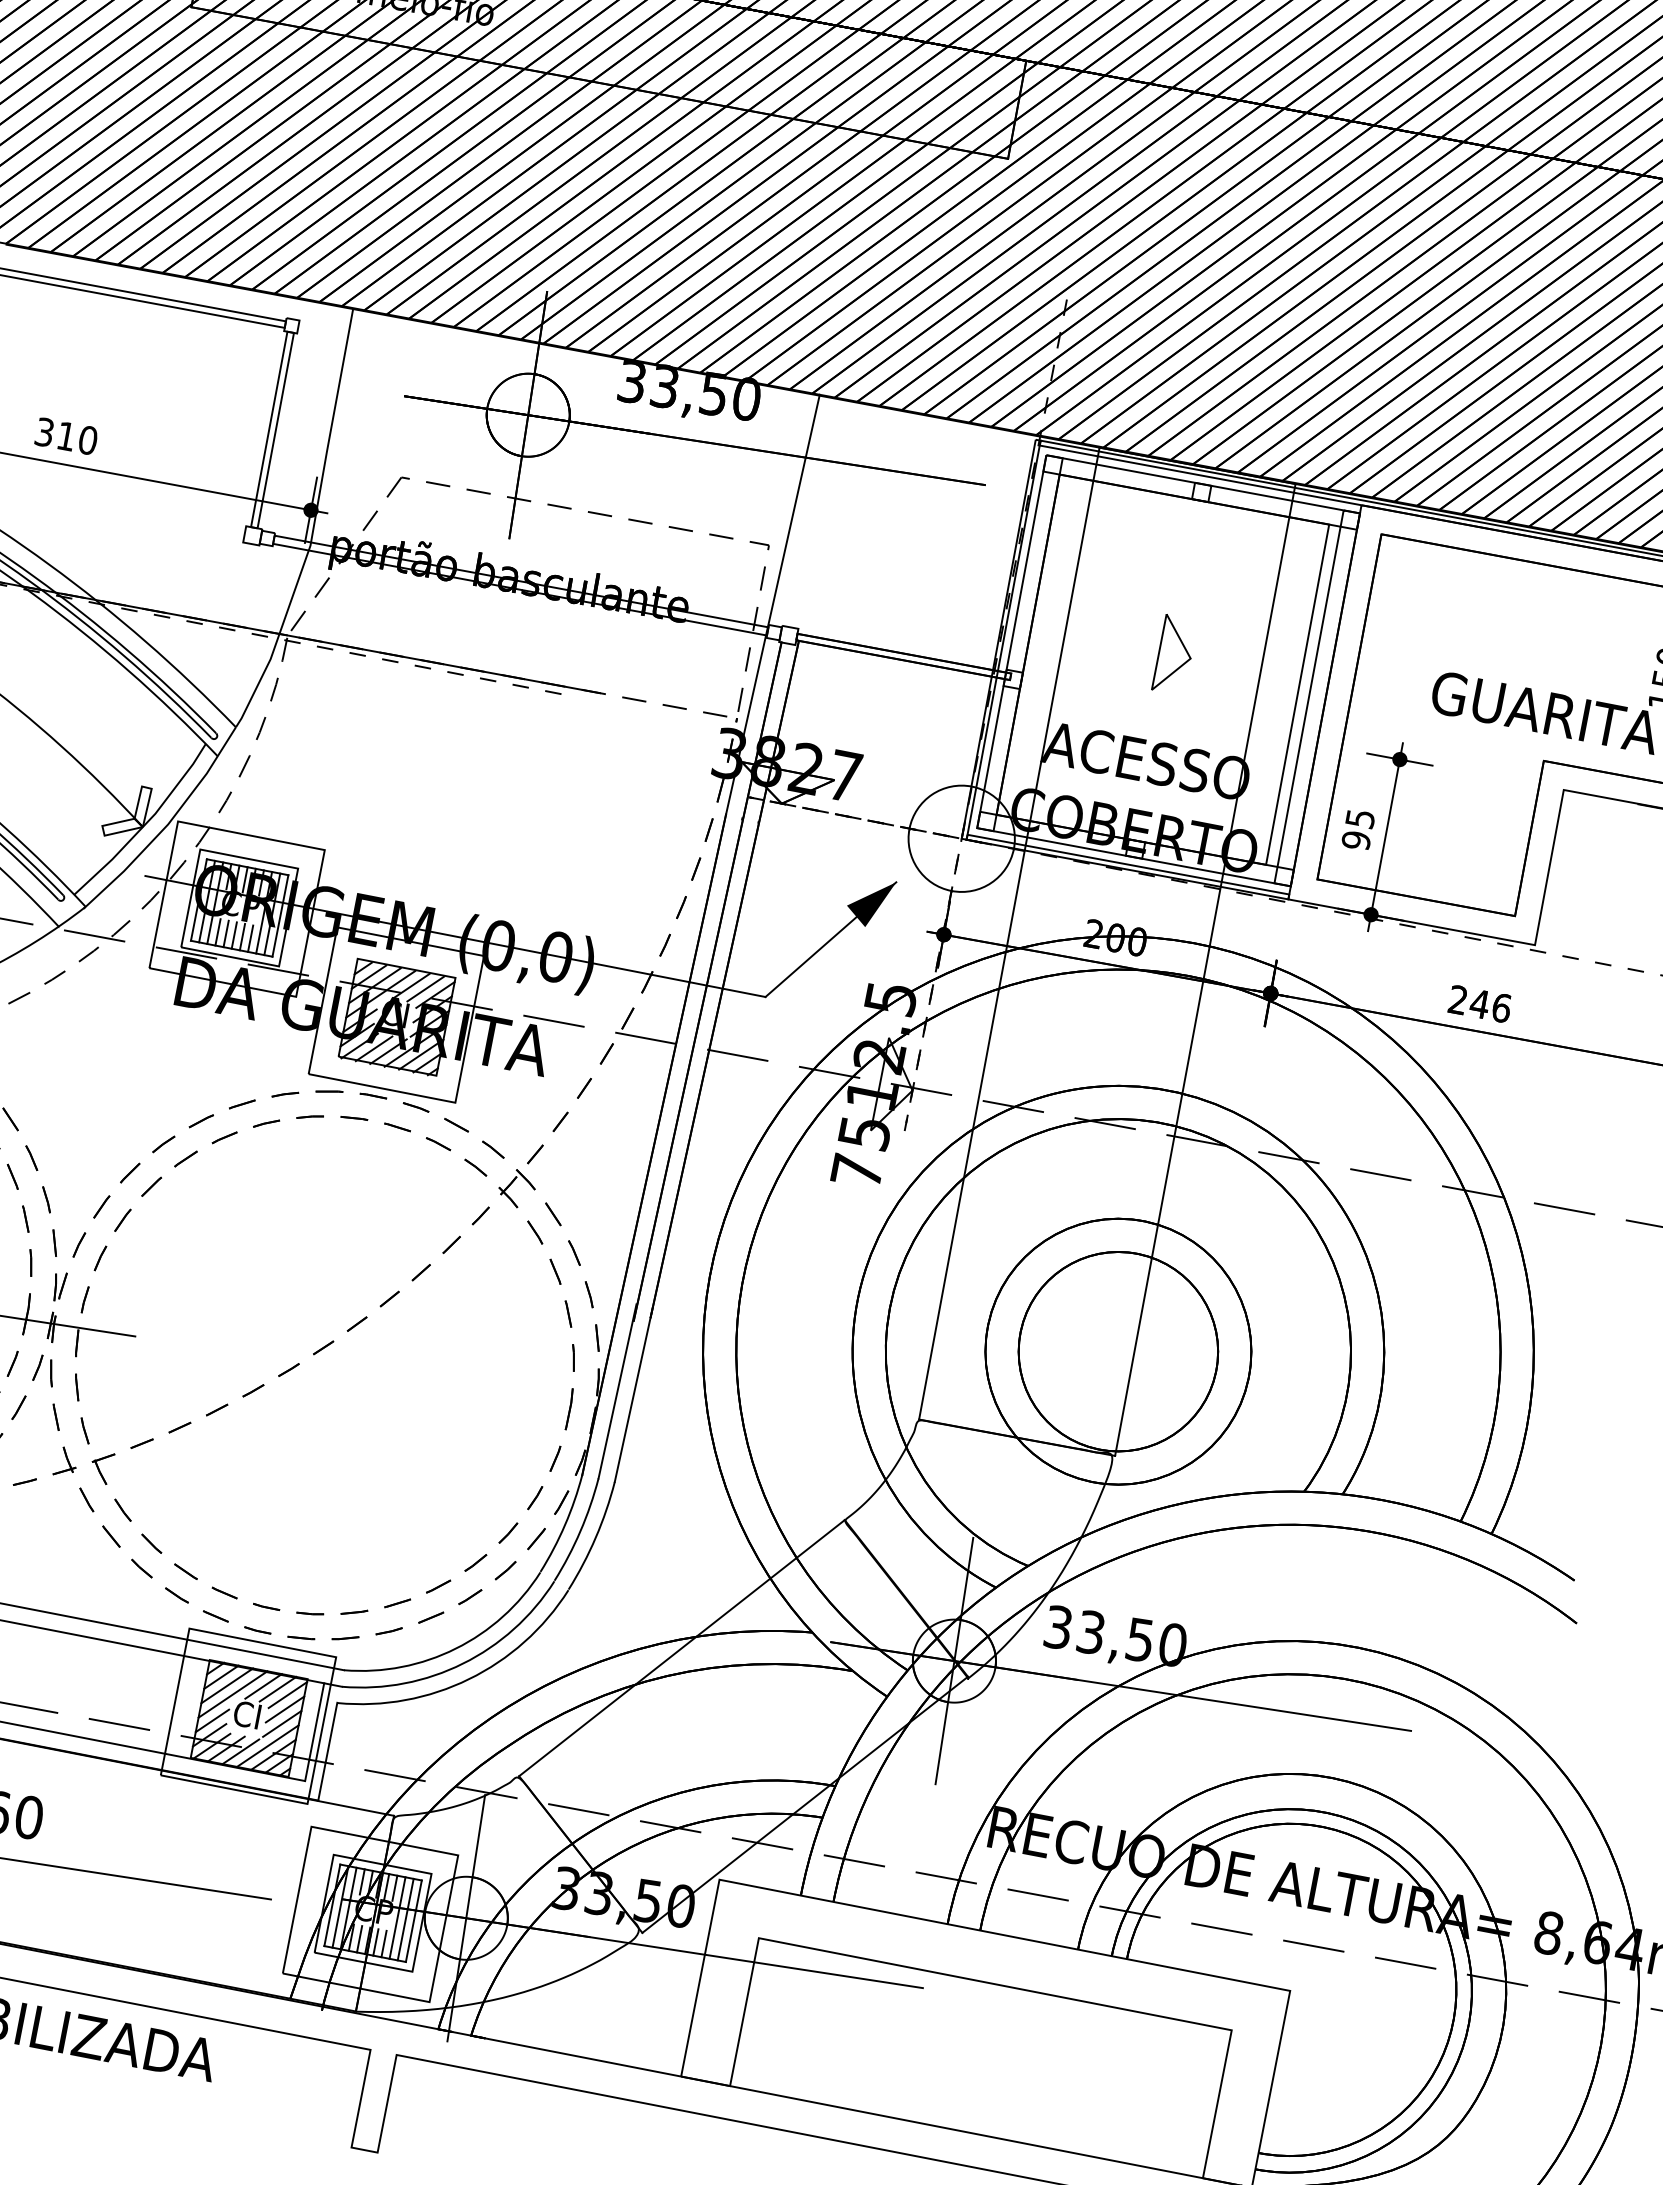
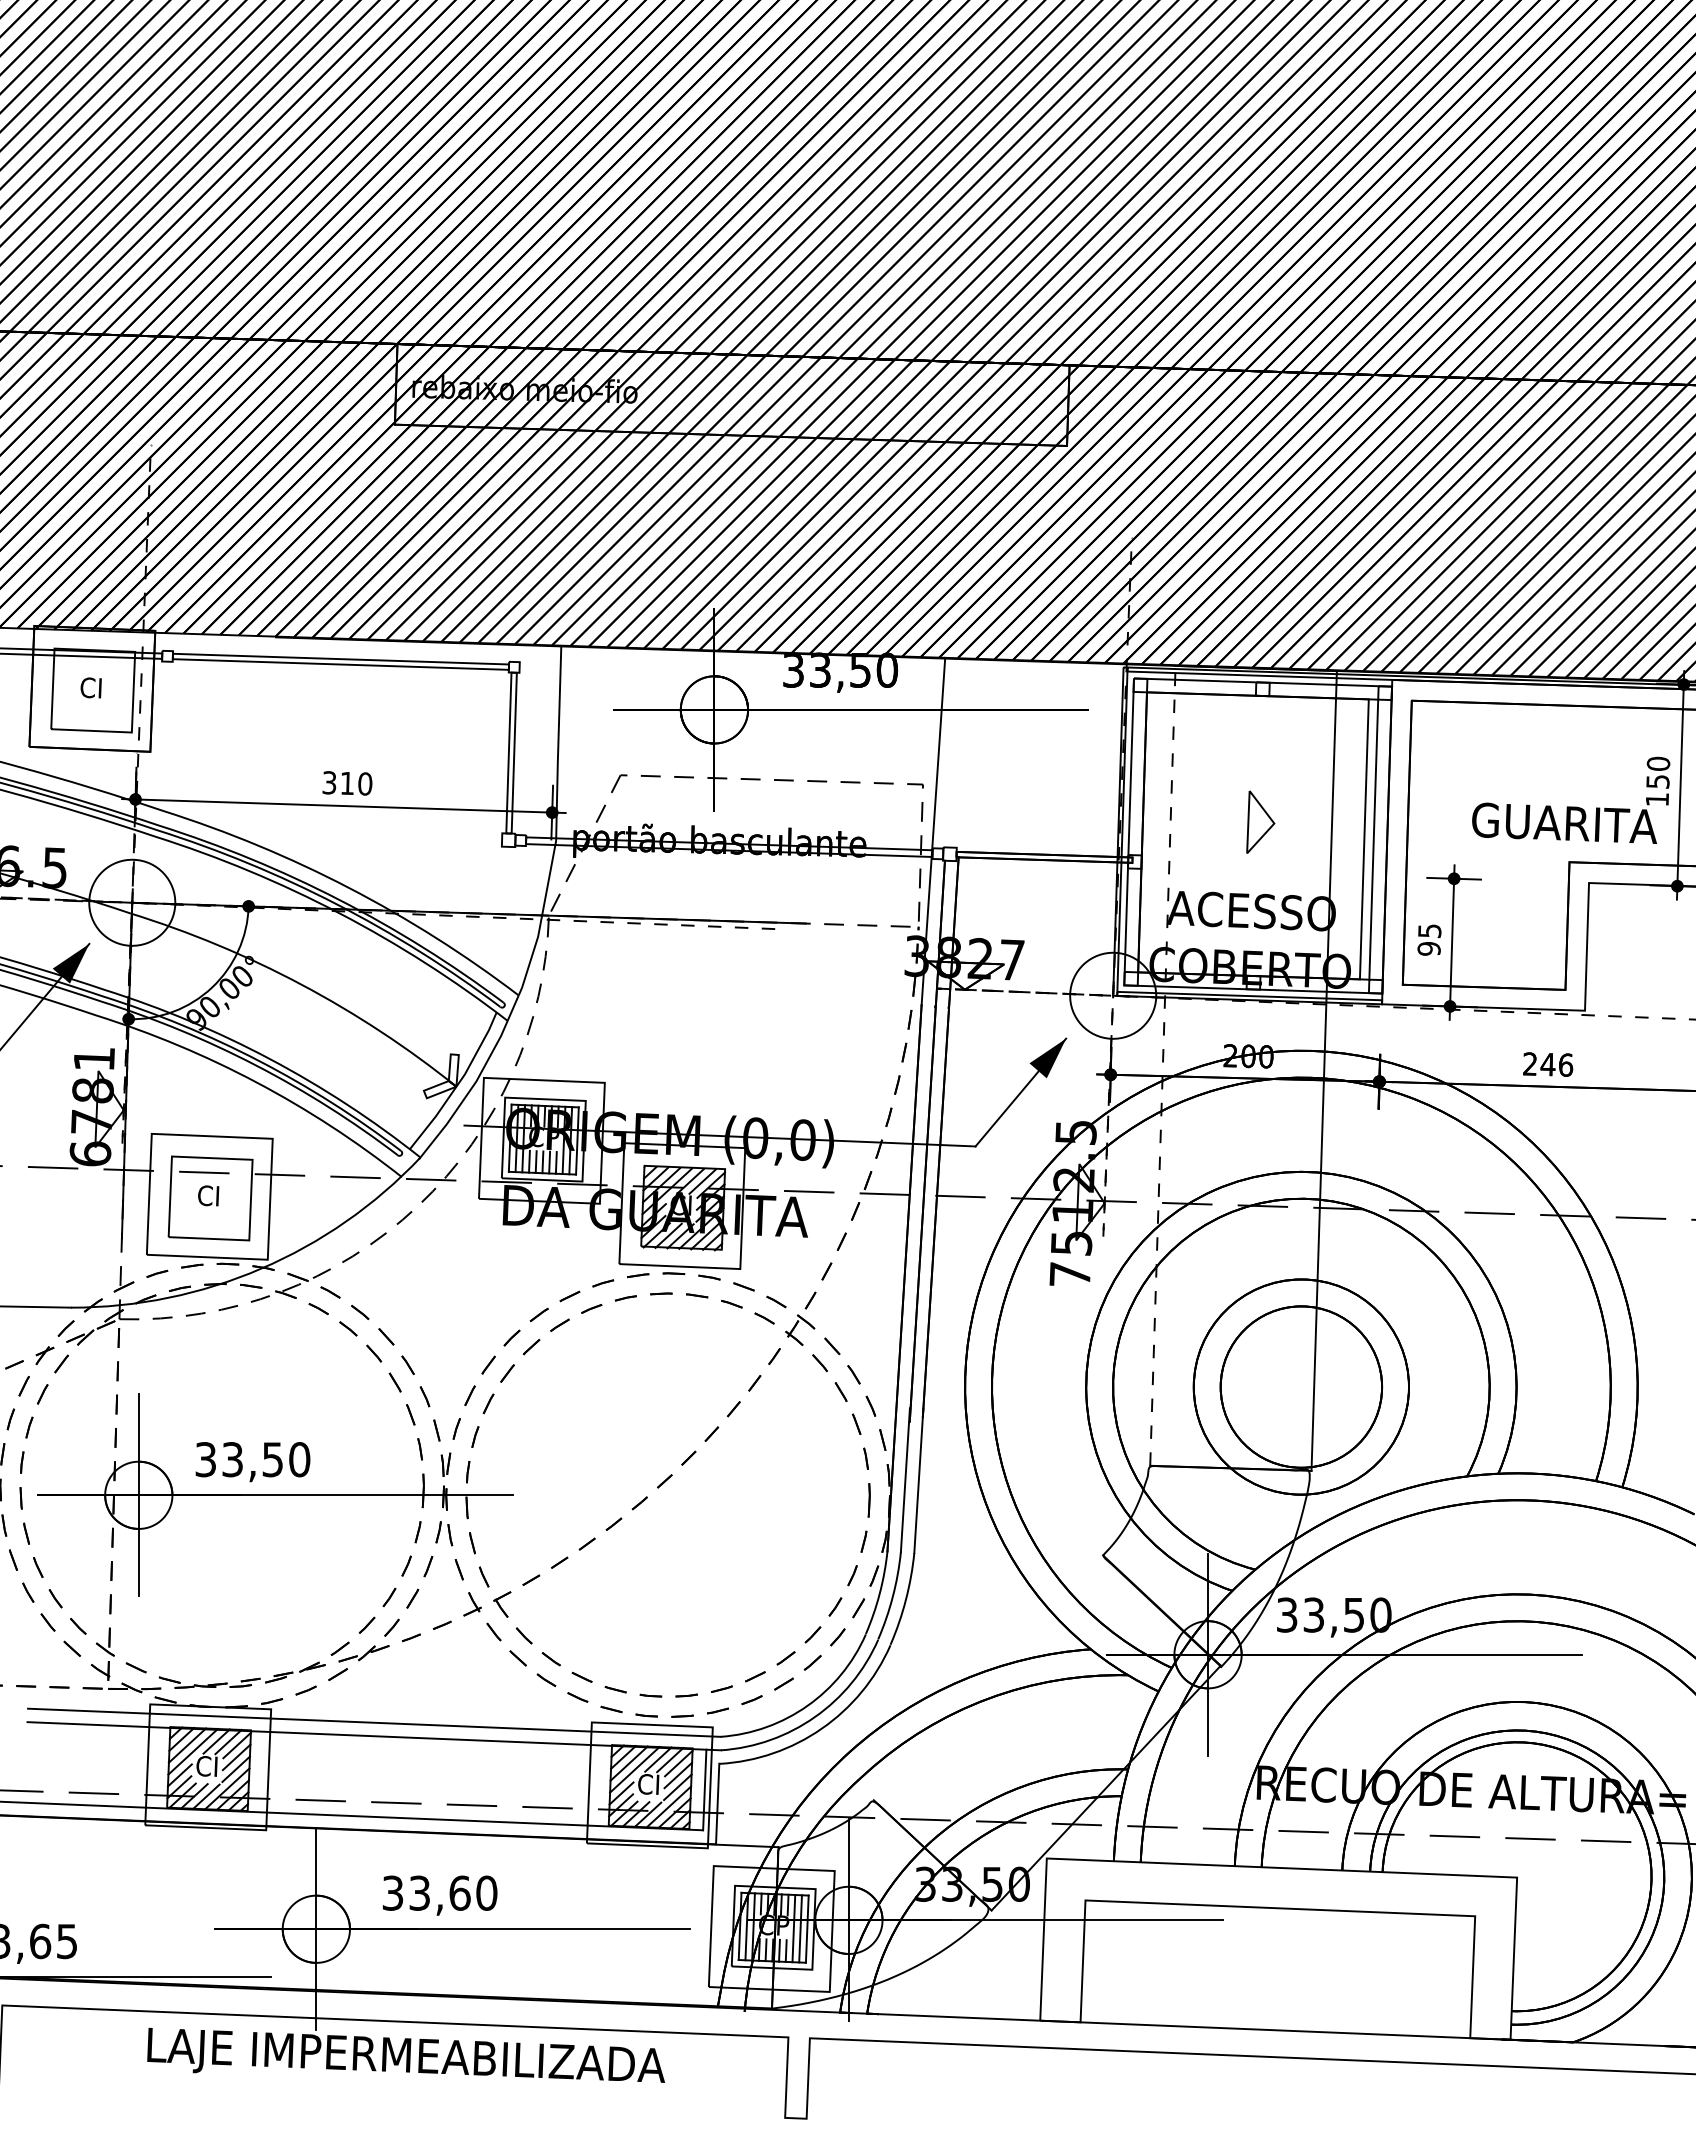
line: (1008, 933) -> (1162, 1065), solid -> dashed
line: (682, 1647) -> (988, 1677), removed

